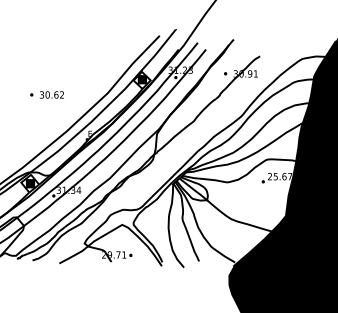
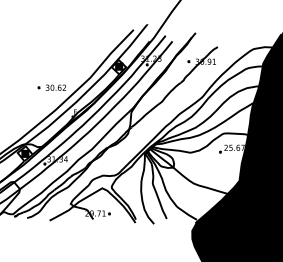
part: (46, 94) -> (51, 87), moved

